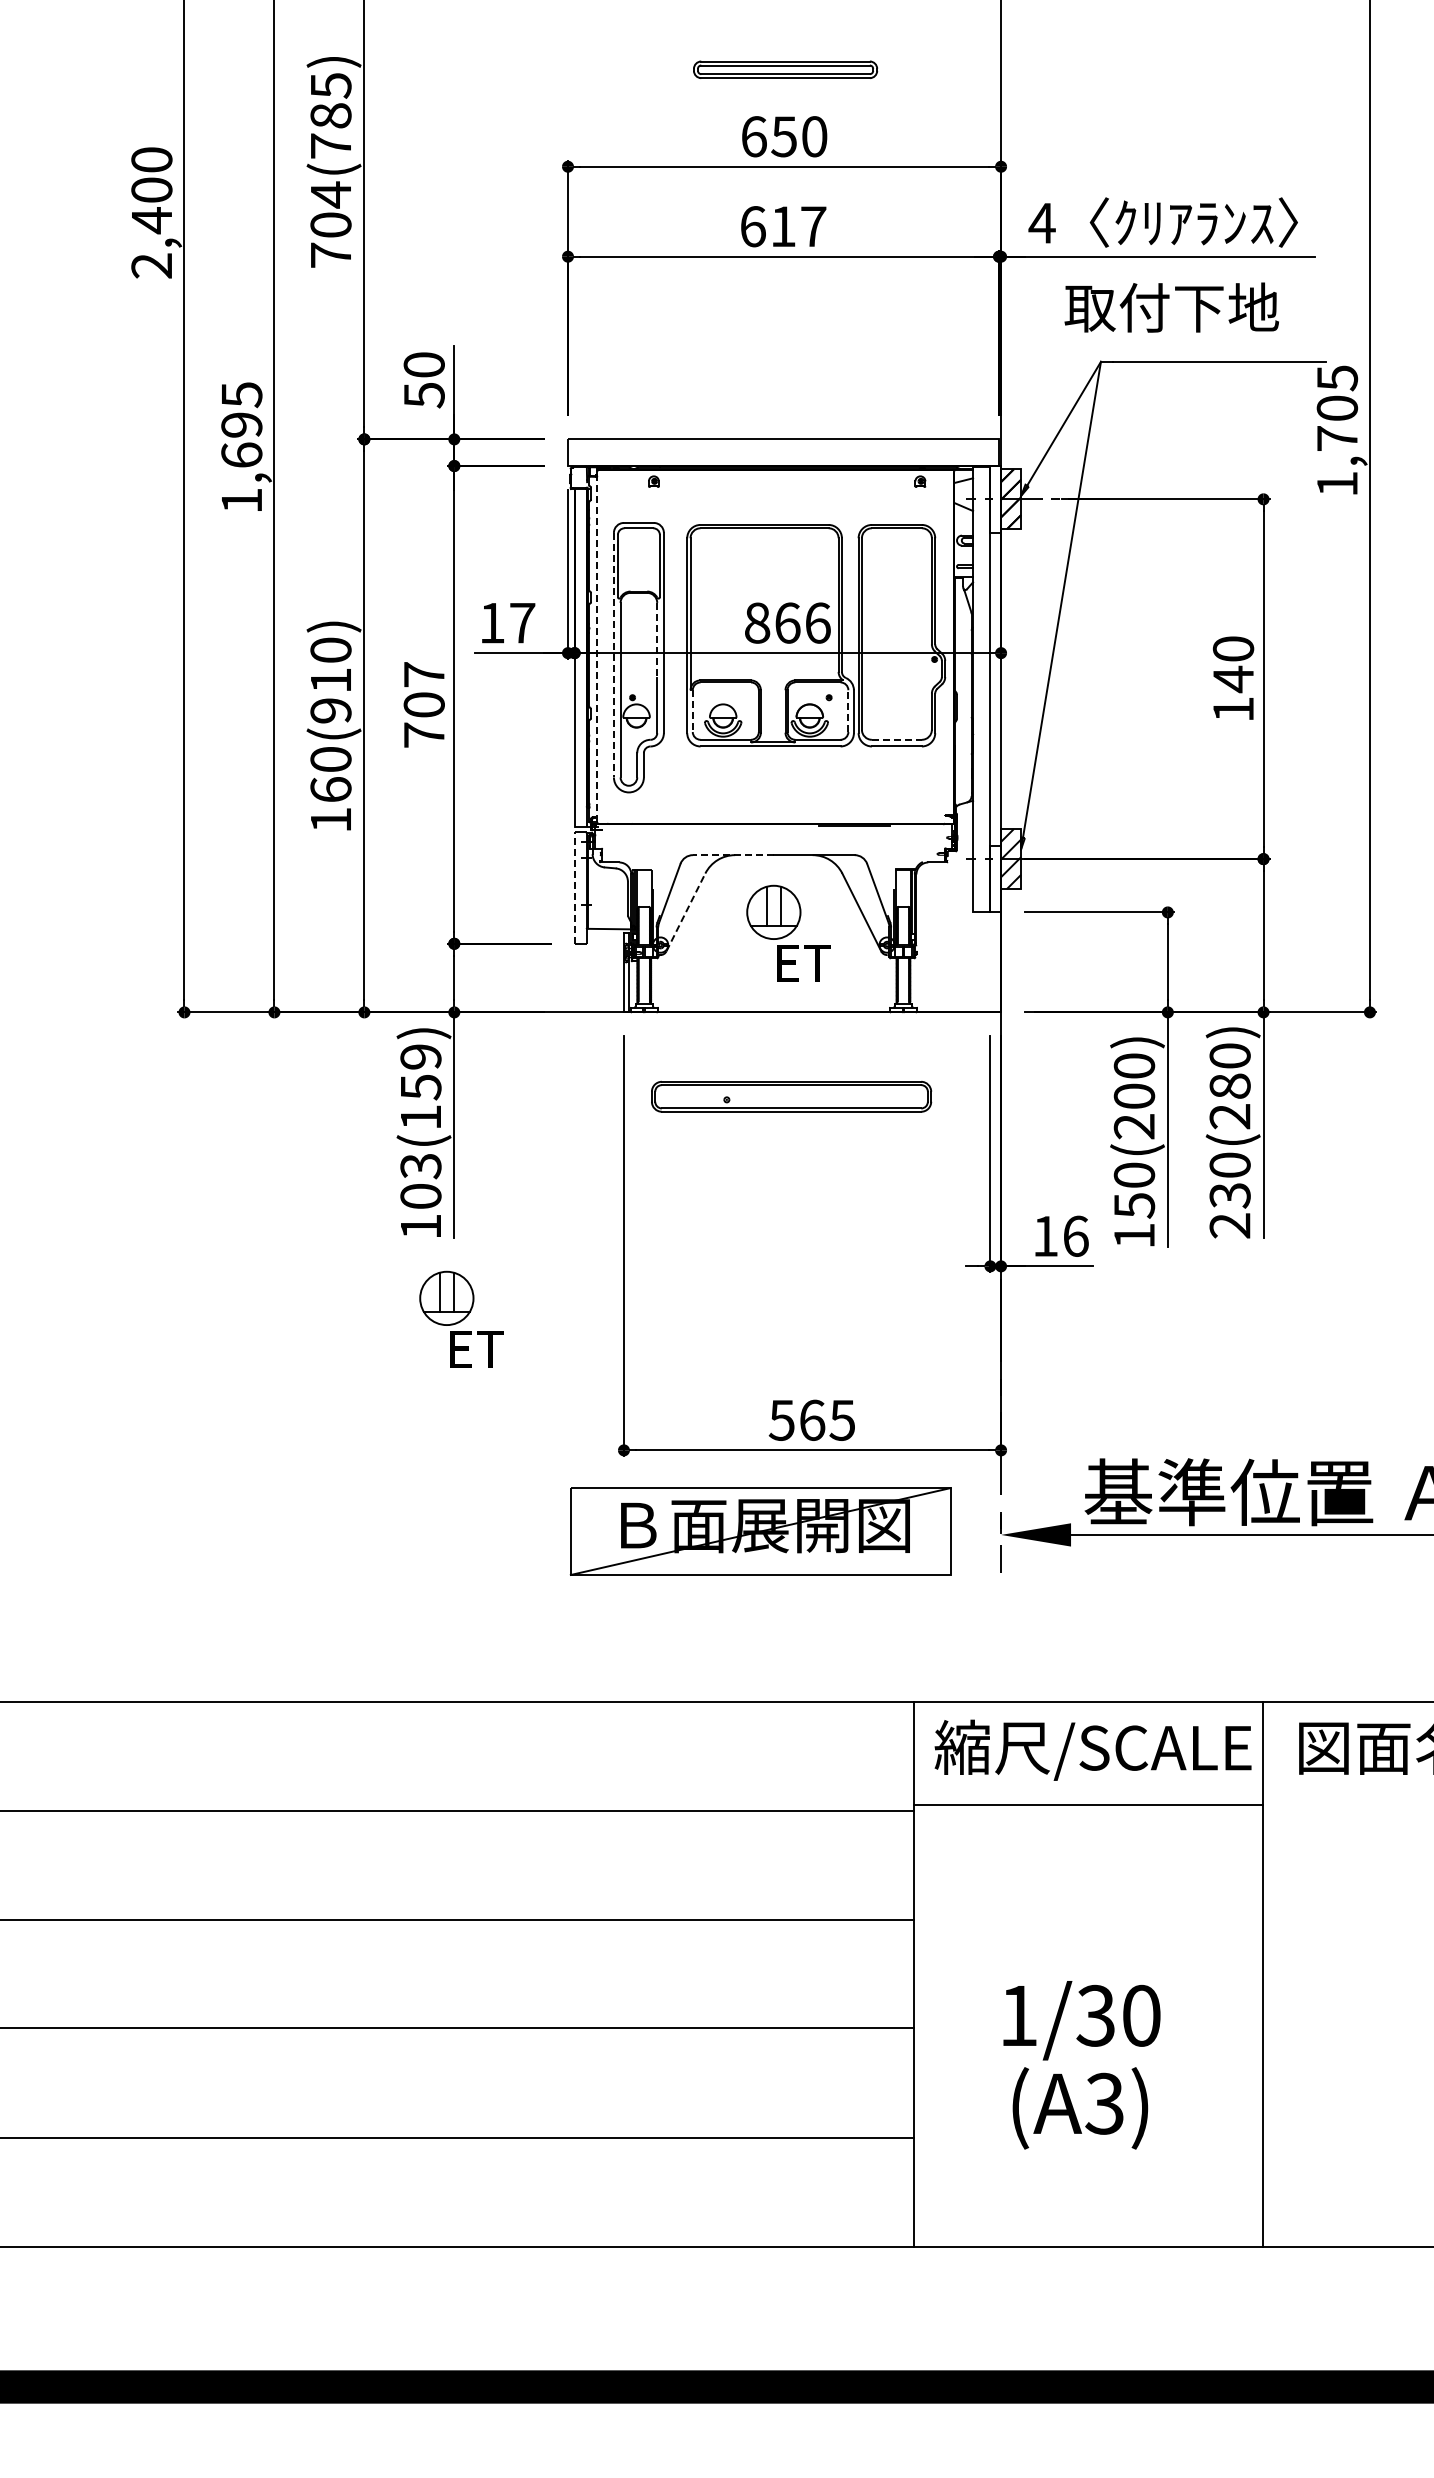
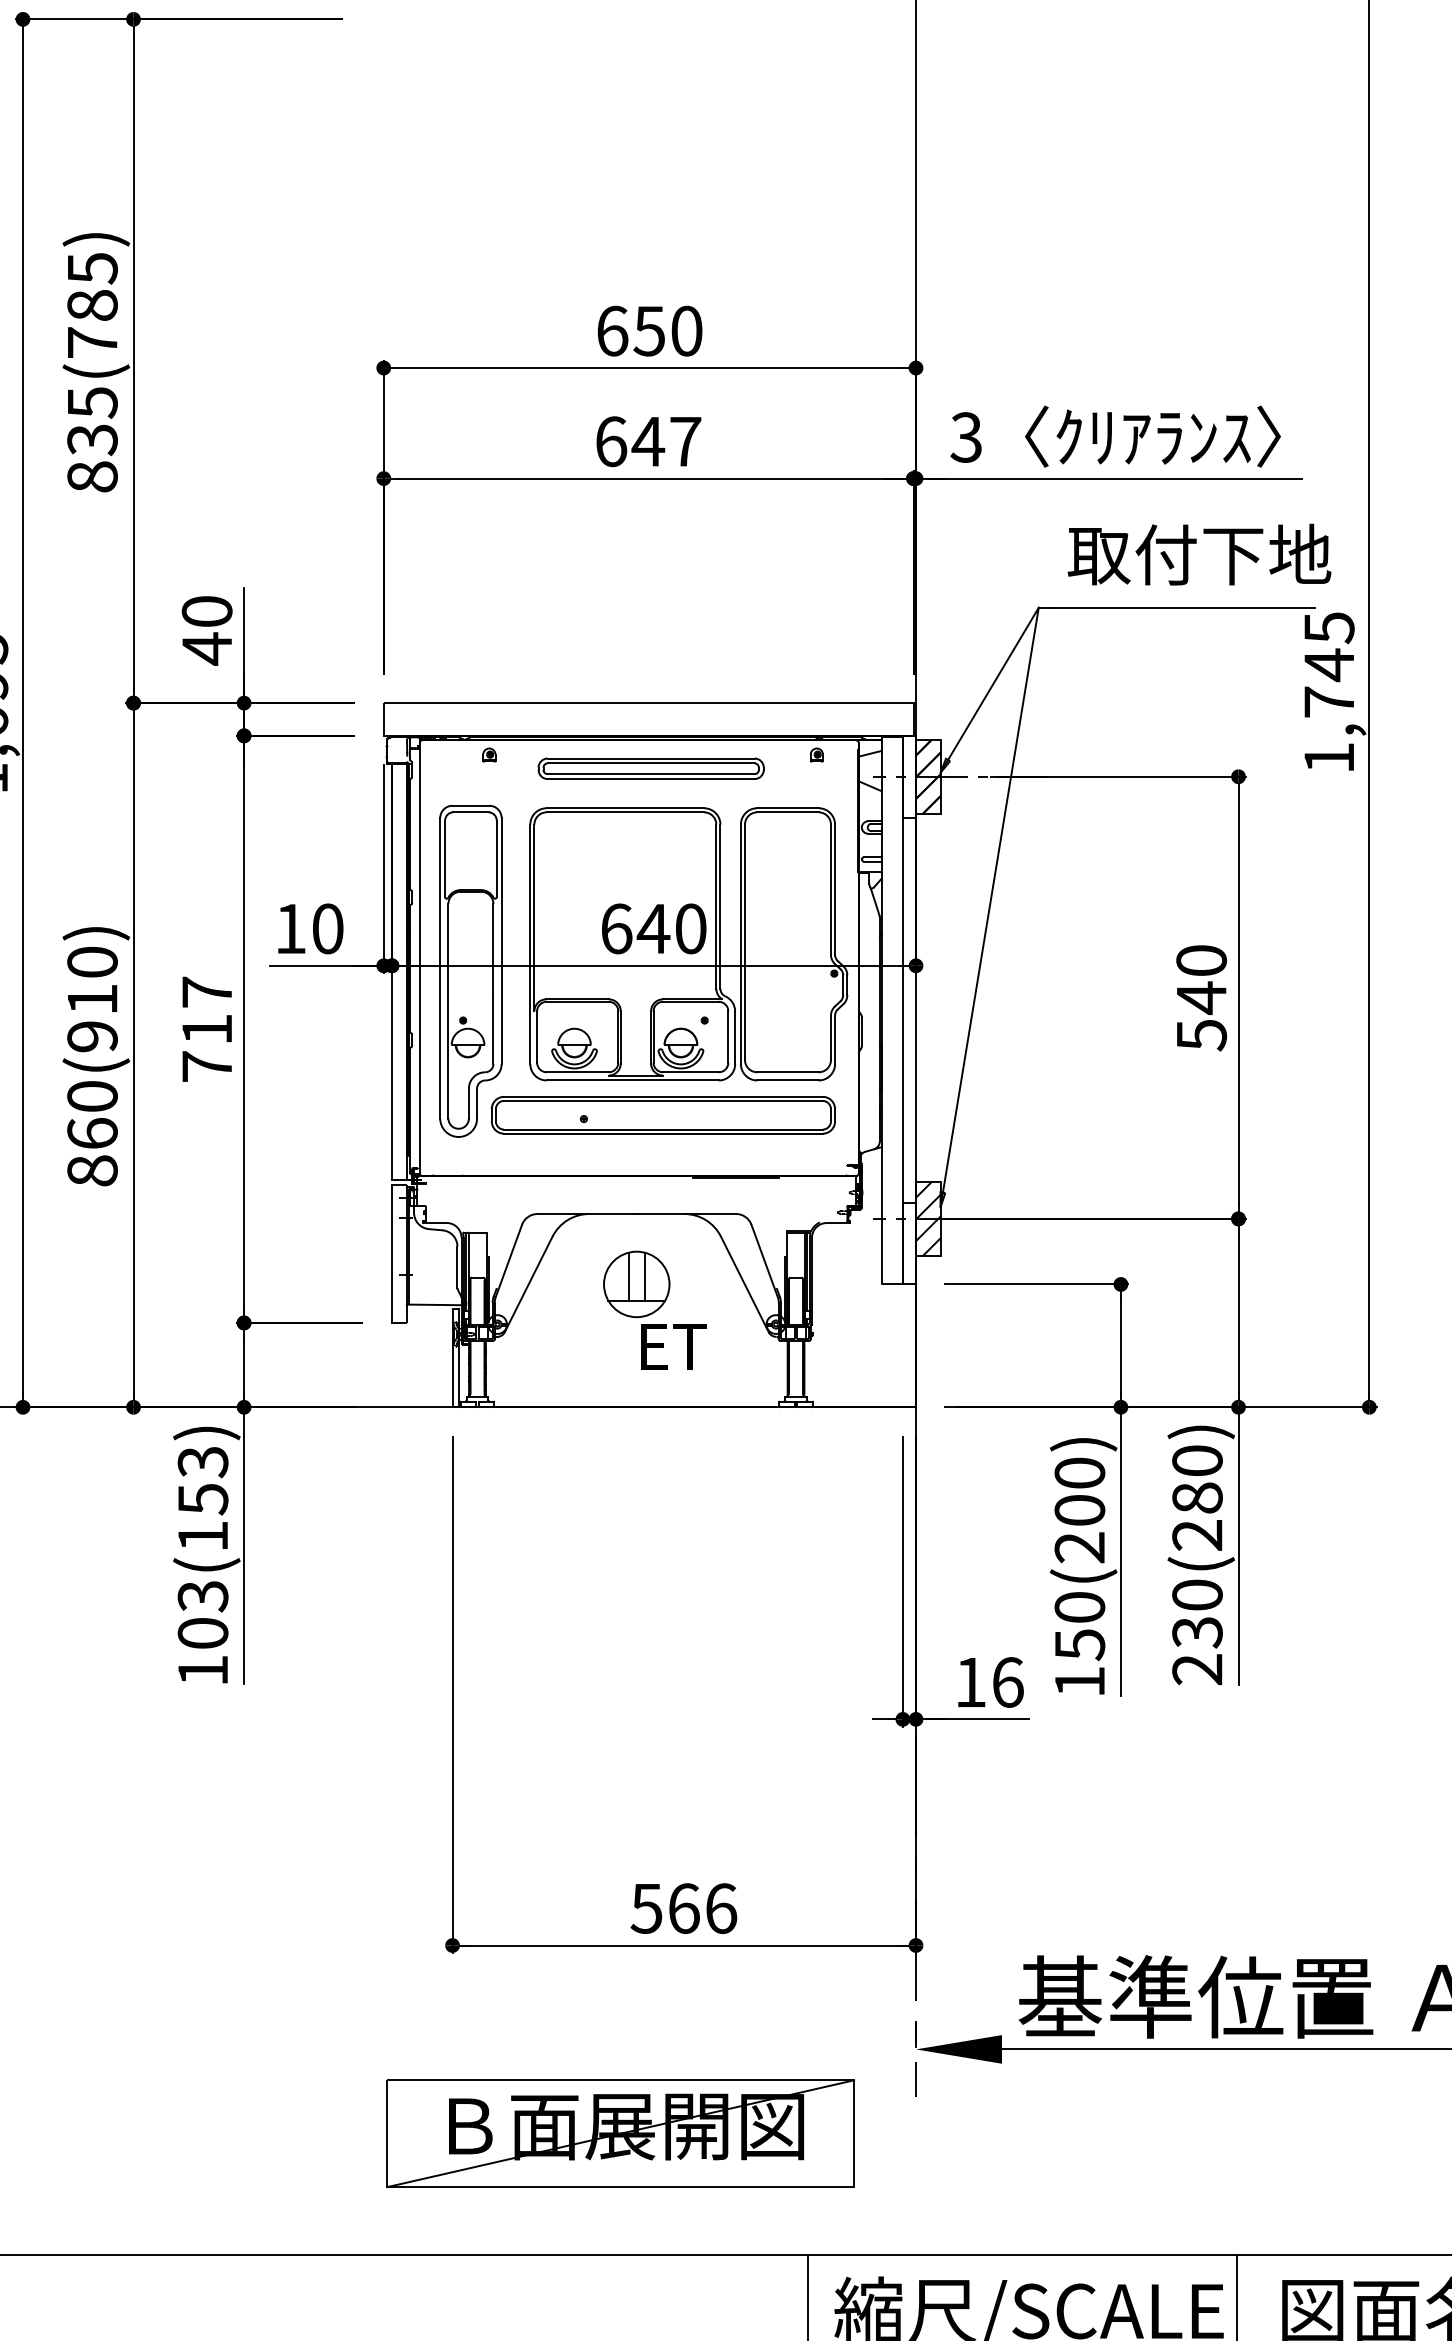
part: (785, 69) -> (651, 768), moved
text: (1041, 222) -> (965, 436), 4 -> 3
text: (330, 224) -> (91, 439), 704(785) -> 835(785)
text: (782, 226) -> (647, 441), 617 -> 647
text: (1171, 307) -> (1199, 554), moved
text: (424, 395) -> (207, 649), 50 -> 40
text: (1337, 408) -> (1329, 665), 1,705 -> 1,745
text: (522, 622) -> (327, 928), 17 -> 10
text: (787, 622) -> (653, 928), 866 -> 640
line: (657, 640) -> (493, 950), dashed -> solid
line: (597, 646) -> (420, 957), dashed -> solid
line: (613, 655) -> (439, 968), dashed -> solid
text: (423, 704) -> (206, 1028), 707 -> 717
text: (1233, 709) -> (1201, 1035), 140 -> 540
line: (692, 711) -> (536, 1037), dashed -> solid
line: (848, 711) -> (728, 1037), dashed -> solid
line: (896, 739) -> (787, 1071), dashed -> solid
text: (330, 819) -> (91, 1170), 160(910) -> 860(910)
line: (732, 855) -> (585, 1214), dashed -> solid
line: (574, 887) -> (391, 1253), dashed -> solid
line: (685, 912) -> (528, 1284), dashed -> solid
text: (420, 1057) -> (202, 1462), 103(159) -> 103(153)
part: (791, 1096) -> (663, 1114), moved
part: (461, 1318) -> (252, 1783), removed
text: (842, 1419) -> (721, 1907), 565 -> 566
part: (760, 1531) -> (620, 2133), moved

